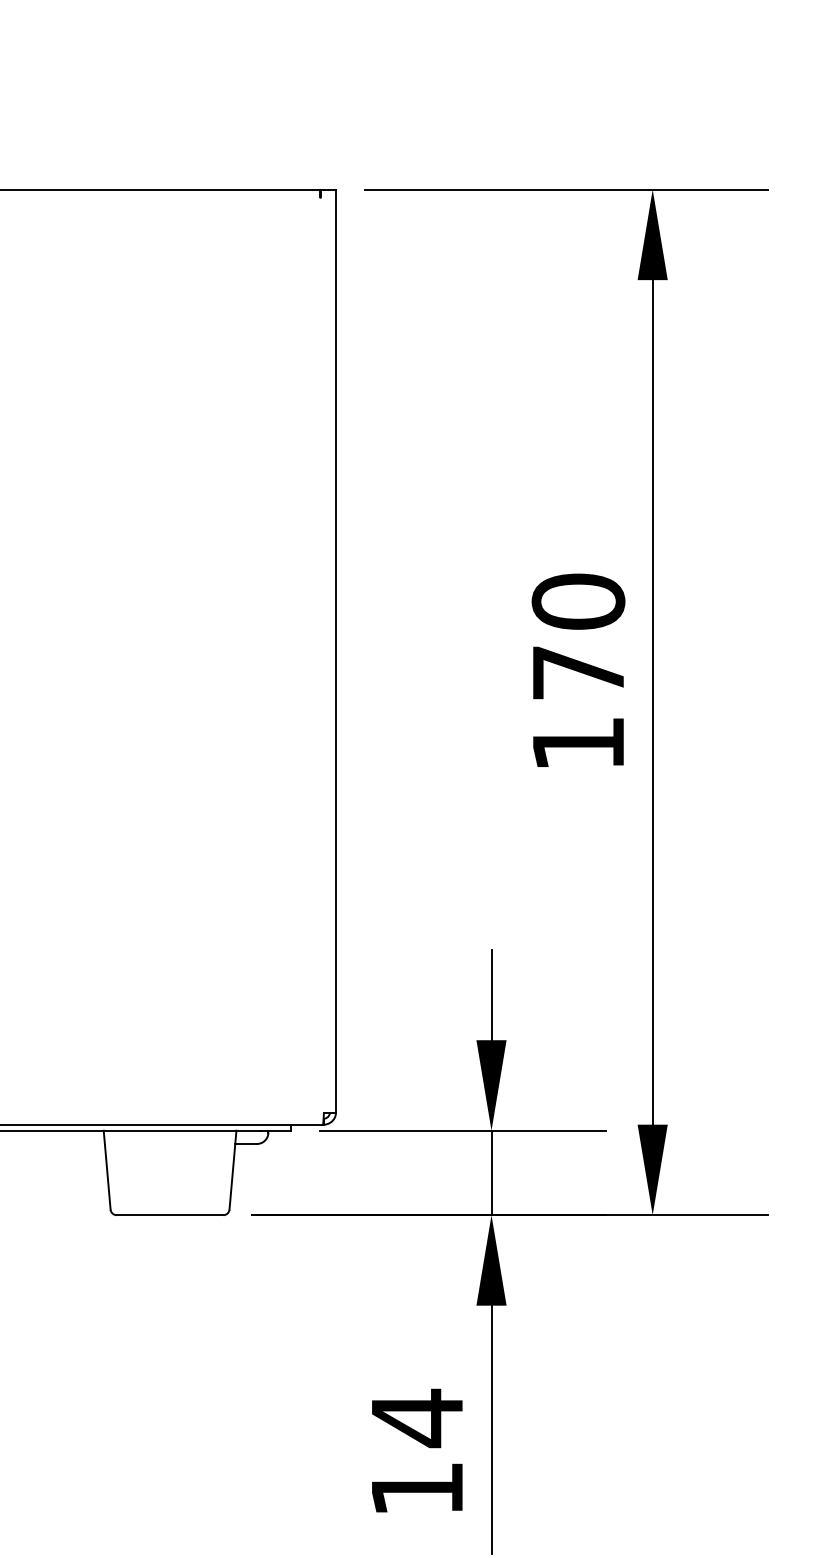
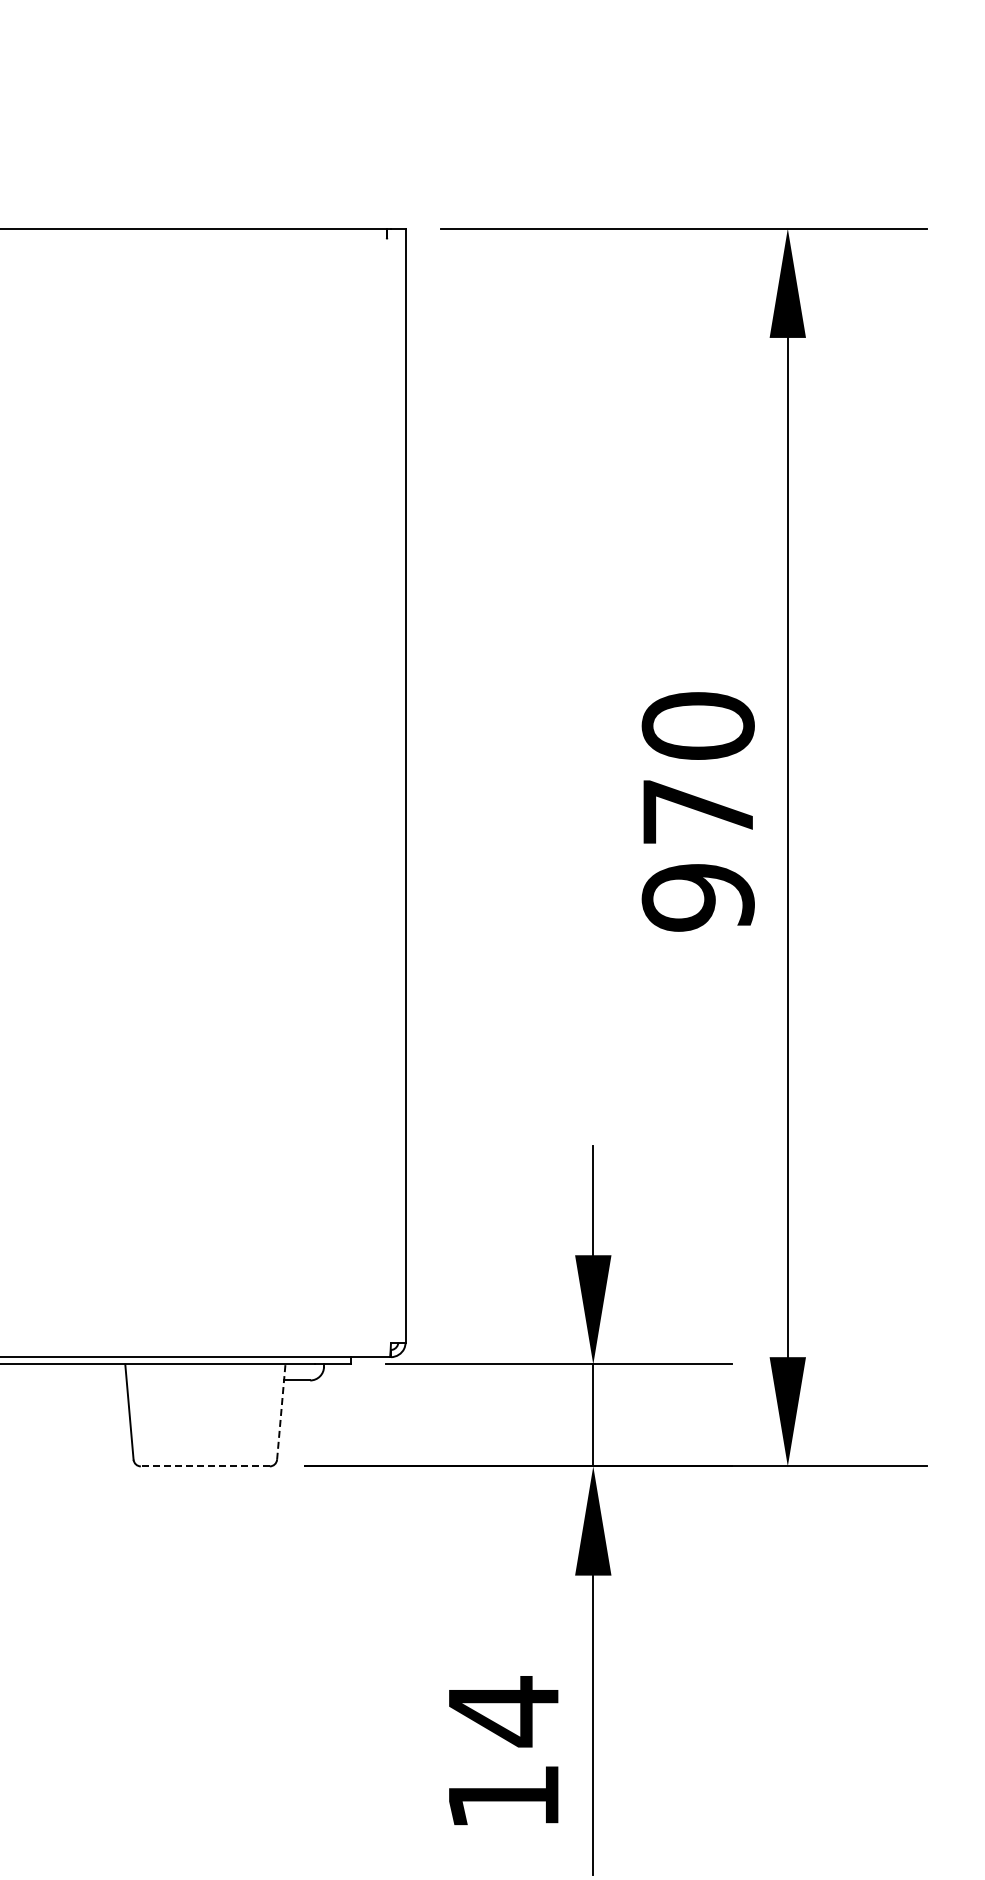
text: (577, 743) -> (697, 897), 170 -> 970
line: (233, 1170) -> (281, 1412), solid -> dashed
line: (169, 1215) -> (204, 1466), solid -> dashed

